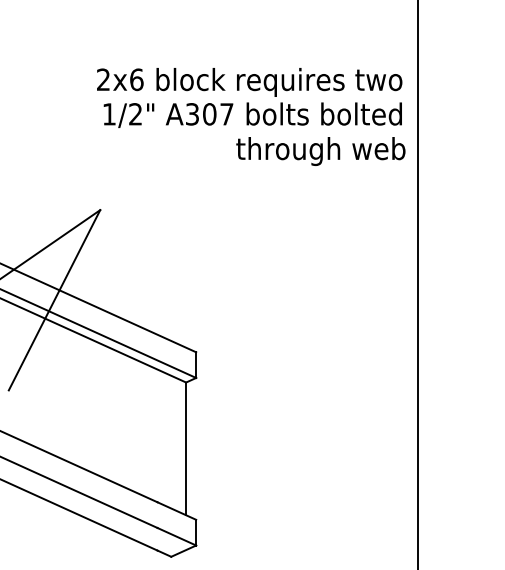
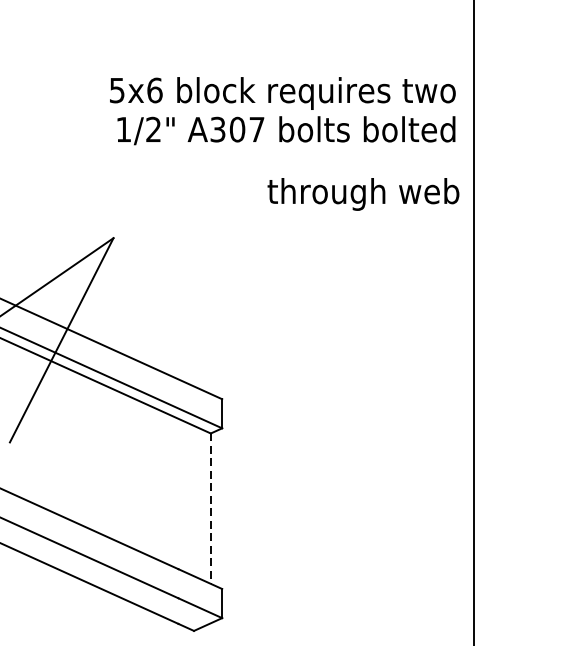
text: (103, 79) -> (117, 90), 2x6 -> 5x6
text: (320, 151) -> (363, 194), moved
line: (186, 449) -> (211, 509), solid -> dashed

